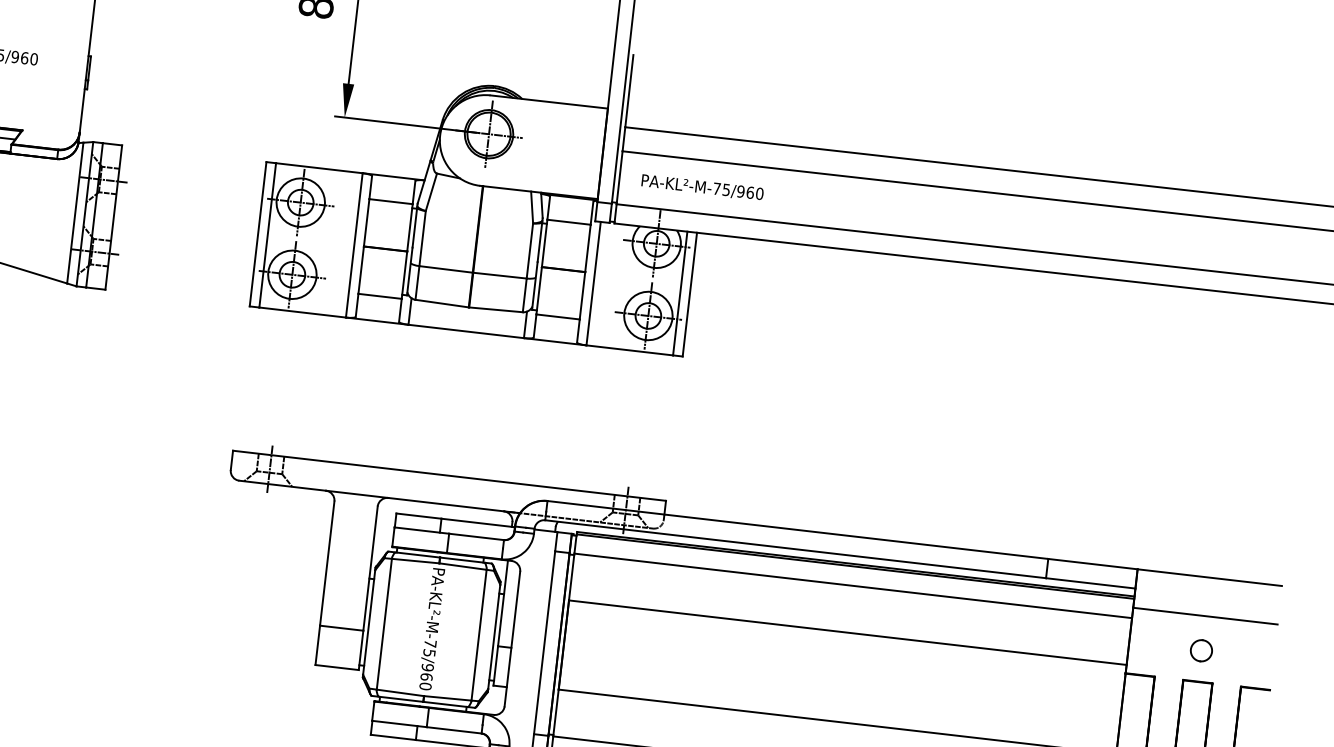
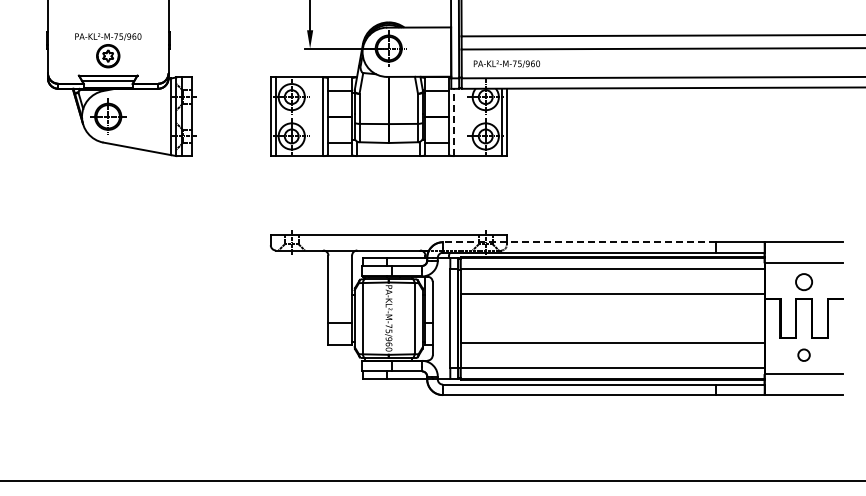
line: (593, 283) -> (454, 122), solid -> dashed
line: (797, 530) -> (579, 242), solid -> dashed
part: (1200, 649) -> (803, 281), size x1.4

